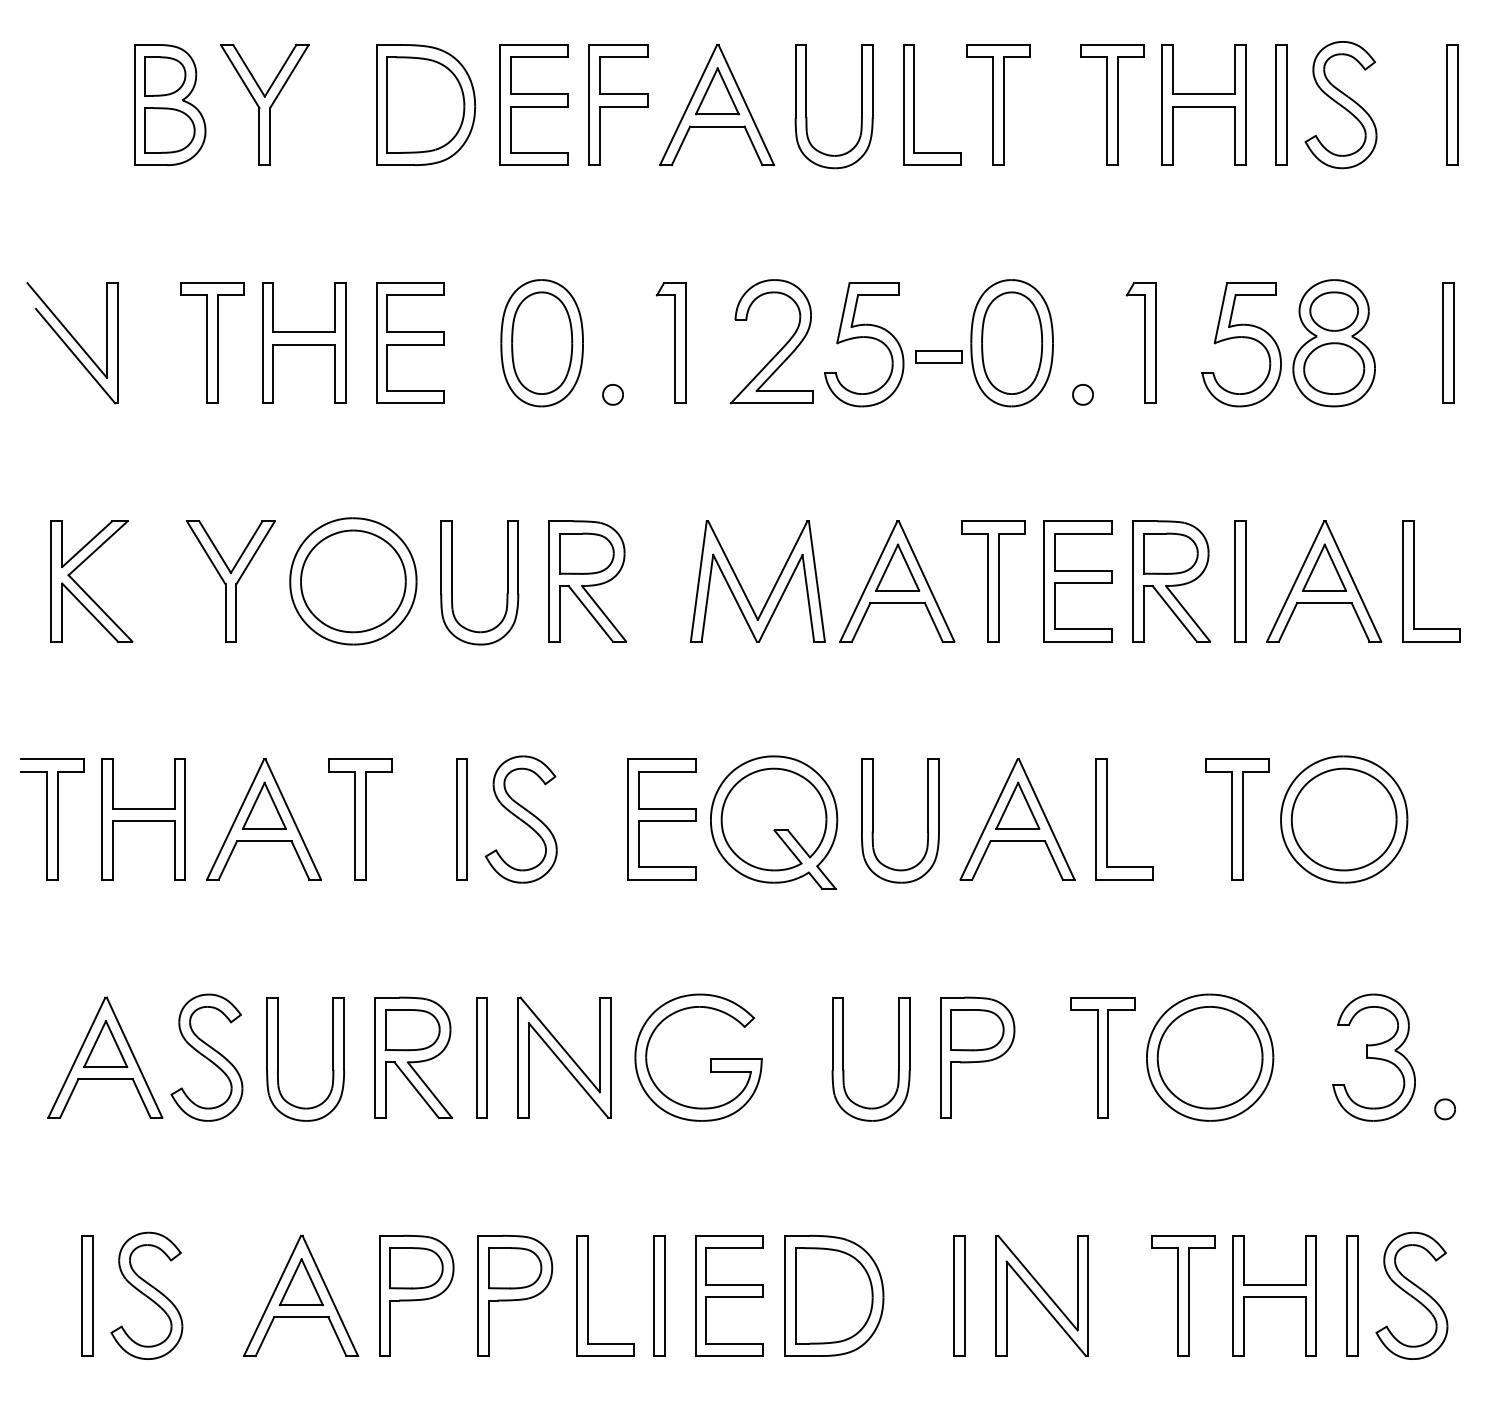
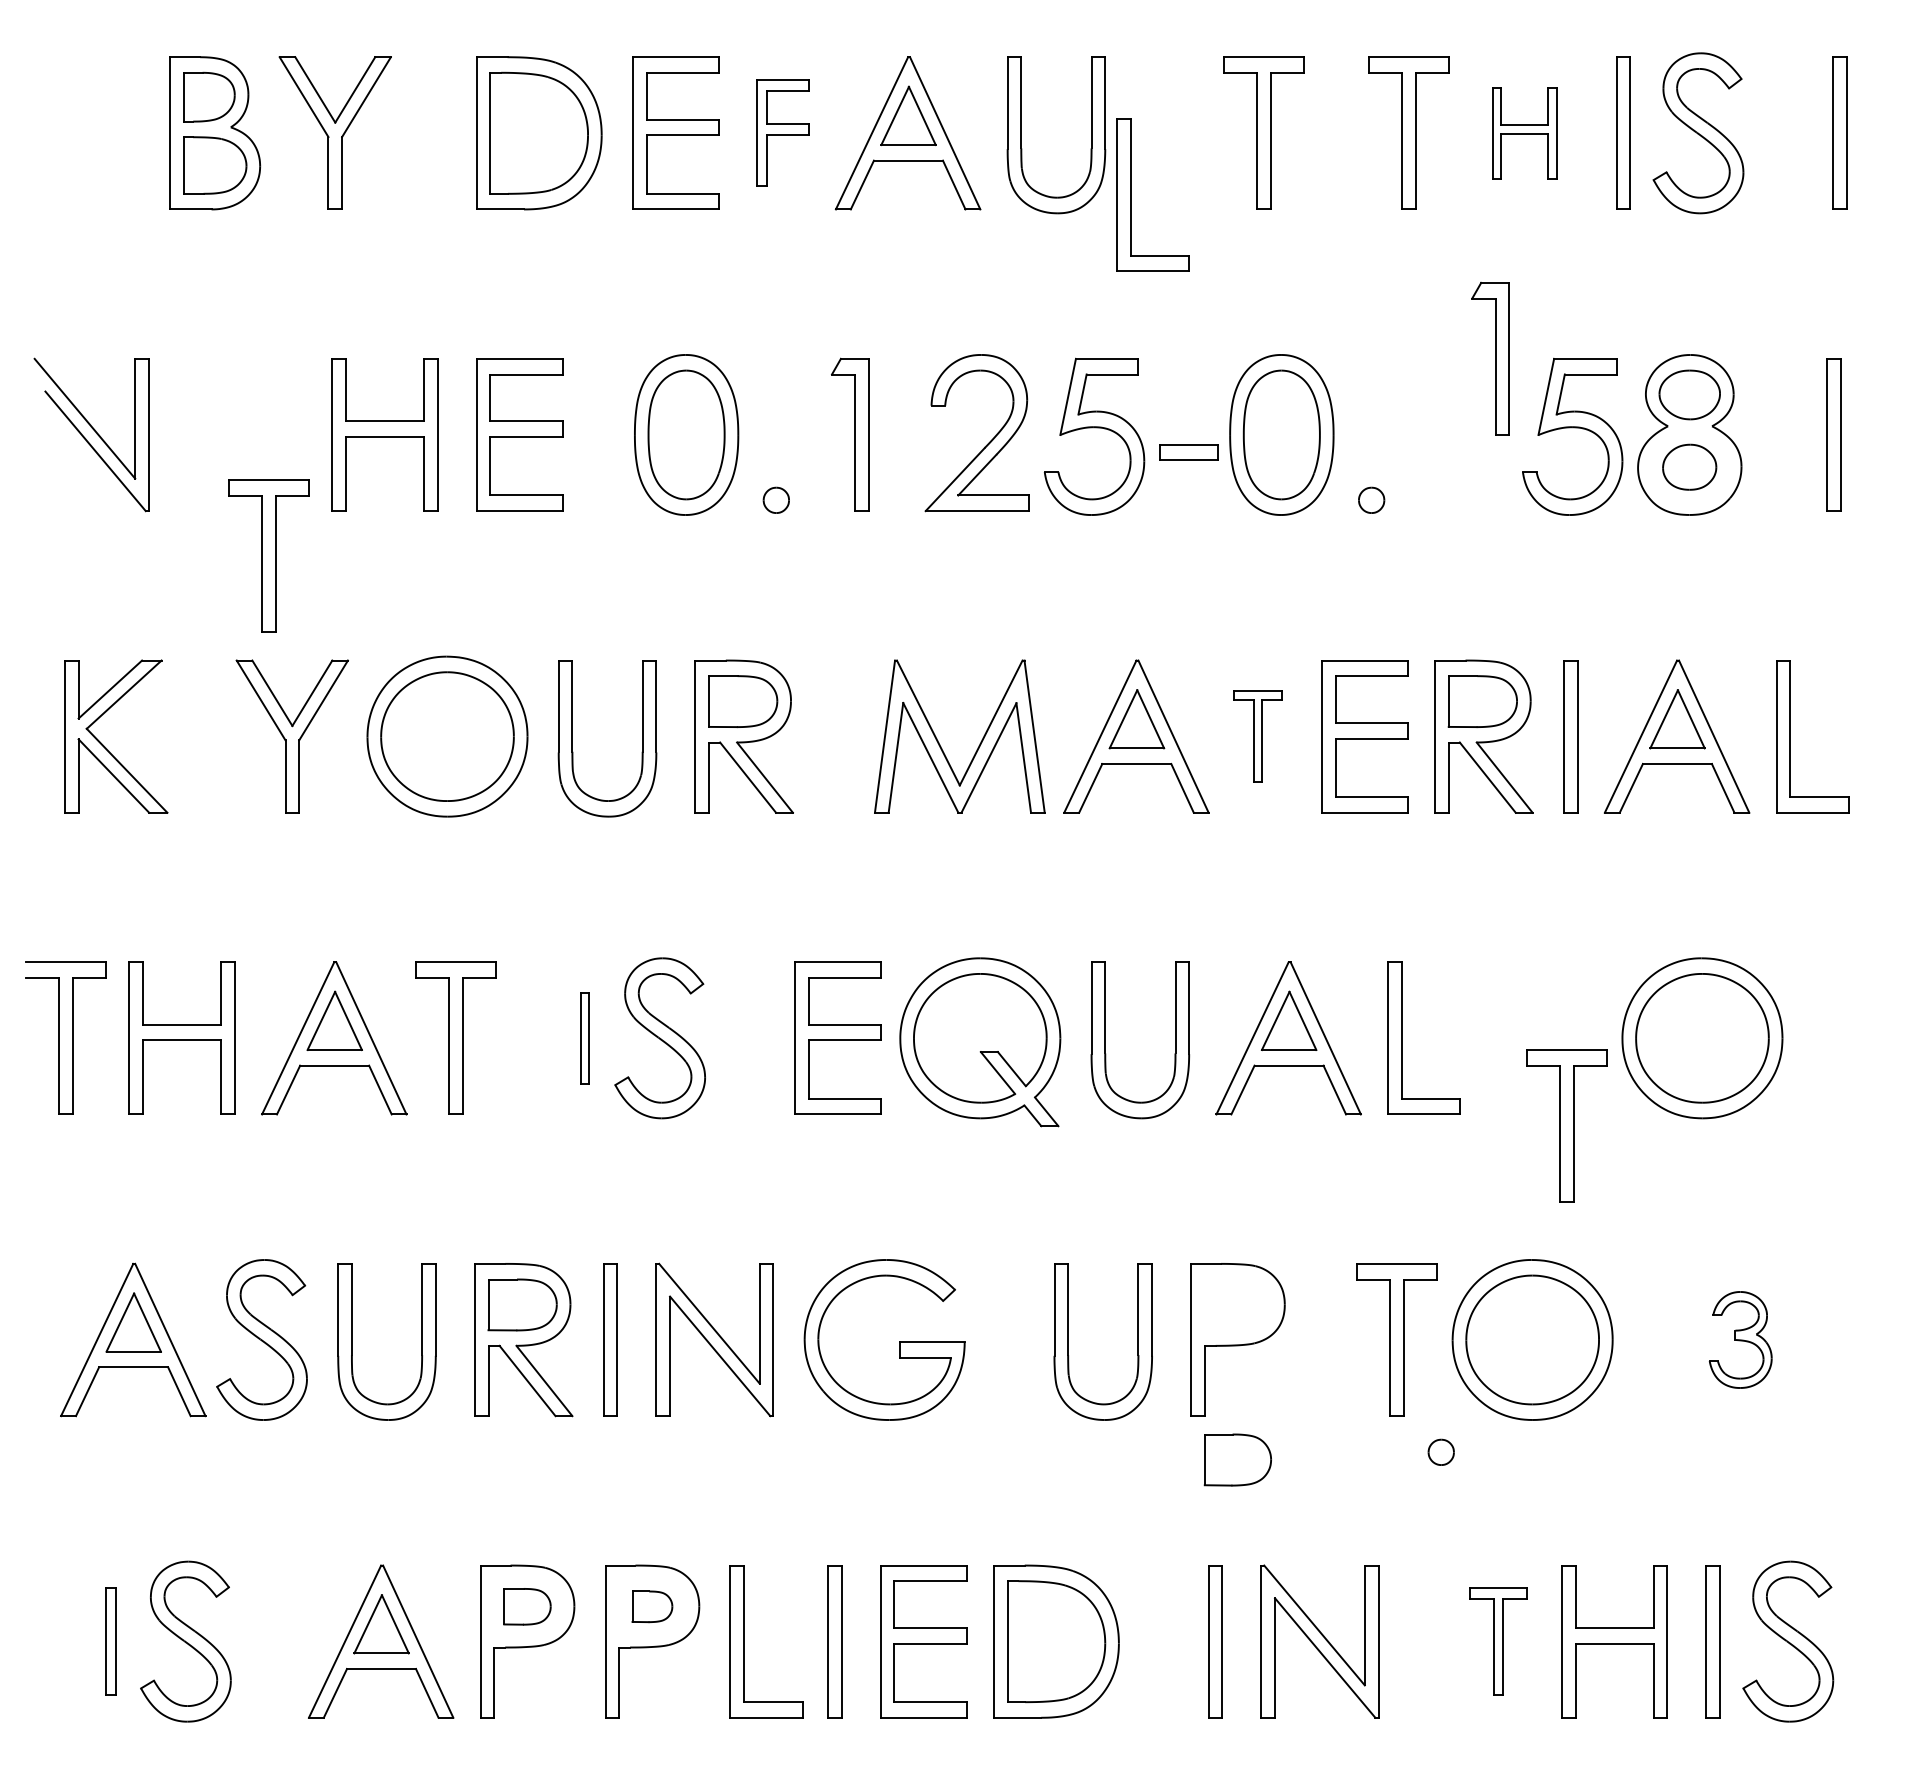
part: (617, 104) -> (782, 132), size x0.7
part: (914, 104) -> (1131, 194), moved
part: (1203, 104) -> (1524, 132), size x0.6
part: (212, 342) -> (268, 555), moved
part: (1141, 342) -> (1490, 358), moved
part: (1333, 368) -> (1689, 467), size x0.7
part: (992, 581) -> (1257, 736), size x0.6
part: (461, 818) -> (584, 1037), size x0.6
part: (1236, 818) -> (1566, 1125), moved
part: (977, 1029) -> (1237, 1459), moved
part: (1374, 1057) -> (1740, 1339), size x0.6
part: (1444, 1108) -> (1440, 1451), moved
part: (416, 1268) -> (527, 1606), size x0.7
part: (515, 1268) -> (652, 1606), size x0.6
part: (87, 1295) -> (110, 1641), size x0.7
part: (1183, 1295) -> (1498, 1641), size x0.7

